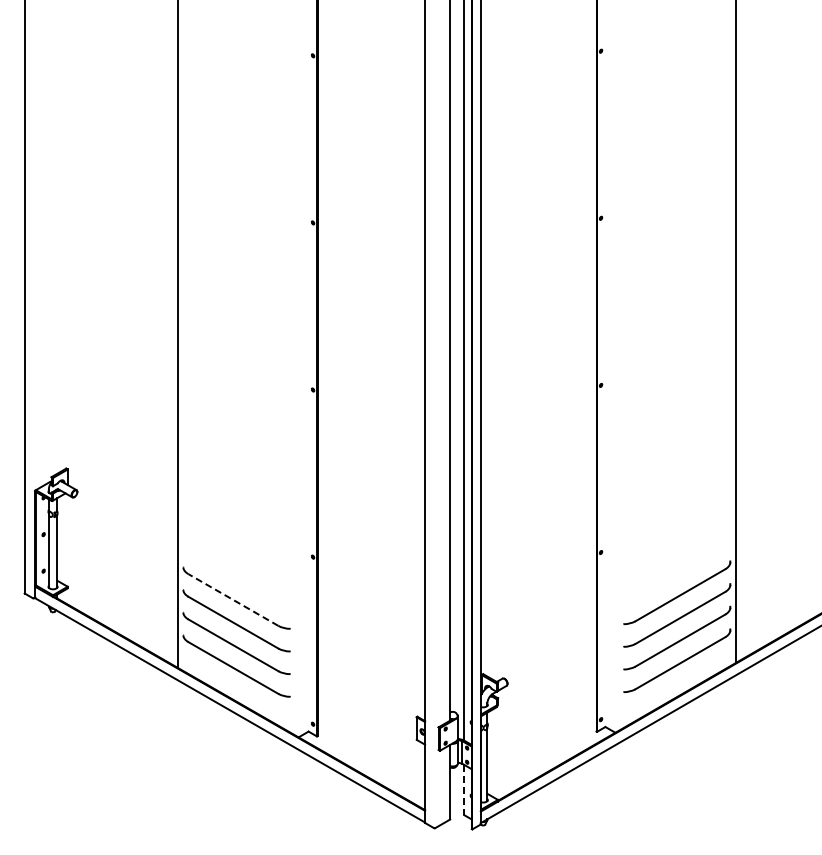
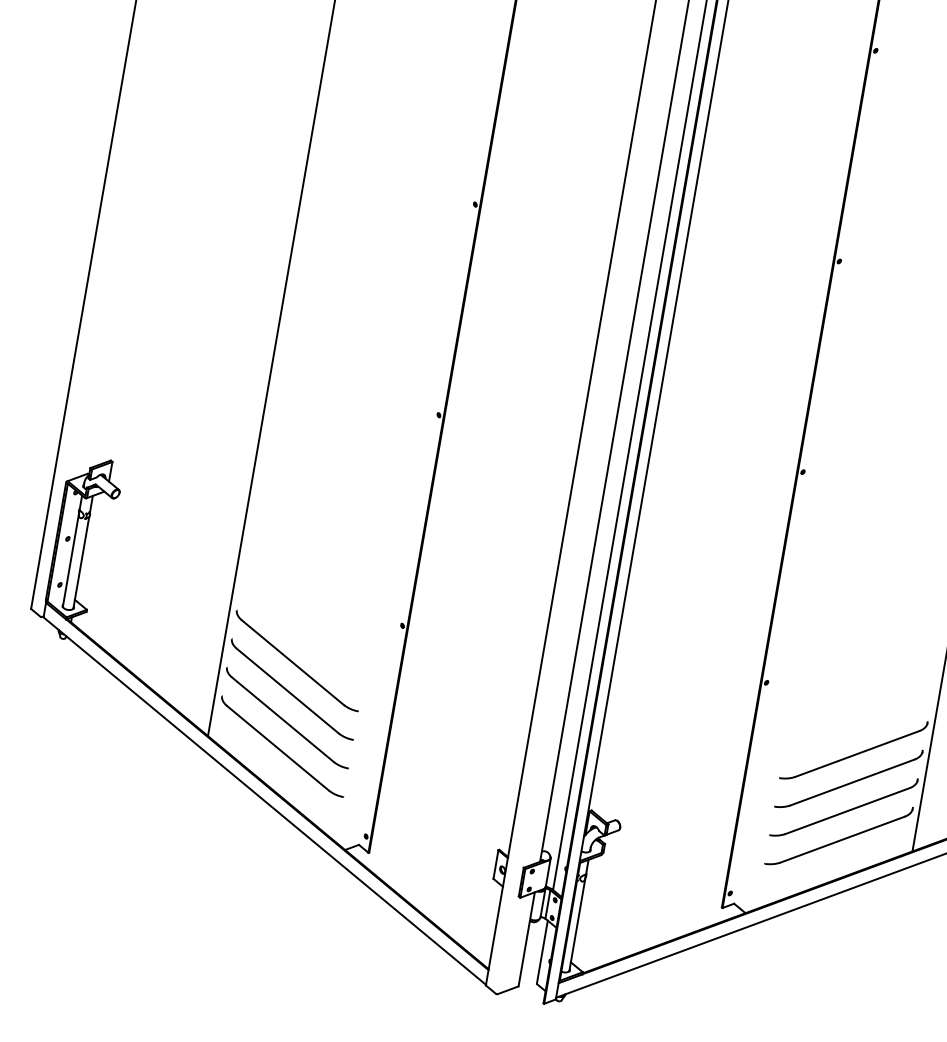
line: (233, 600) -> (292, 663), dashed -> solid
line: (464, 789) -> (542, 951), dashed -> solid

